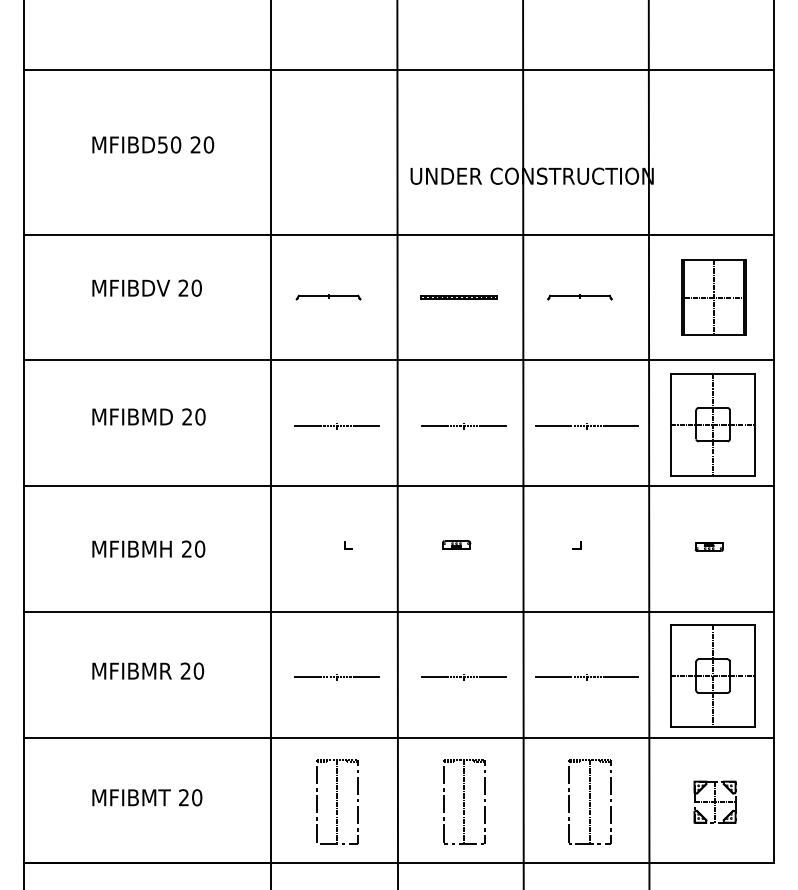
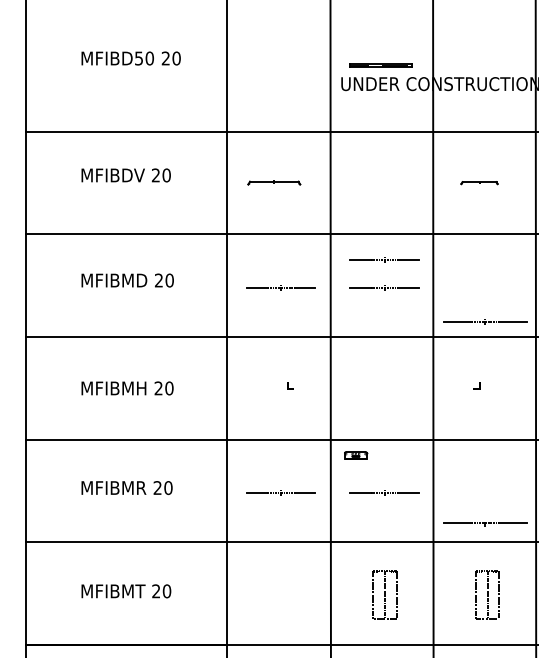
line: (458, 297) -> (380, 65), moved
part: (579, 297) -> (479, 183), size x0.7
part: (463, 391) -> (384, 259), added
part: (586, 426) -> (484, 322), moved
part: (456, 544) -> (355, 454), moved
part: (586, 677) -> (484, 523), moved
part: (337, 801) -> (281, 594), removed
part: (464, 801) -> (385, 594), size x0.7
part: (589, 801) -> (487, 594), size x0.7

